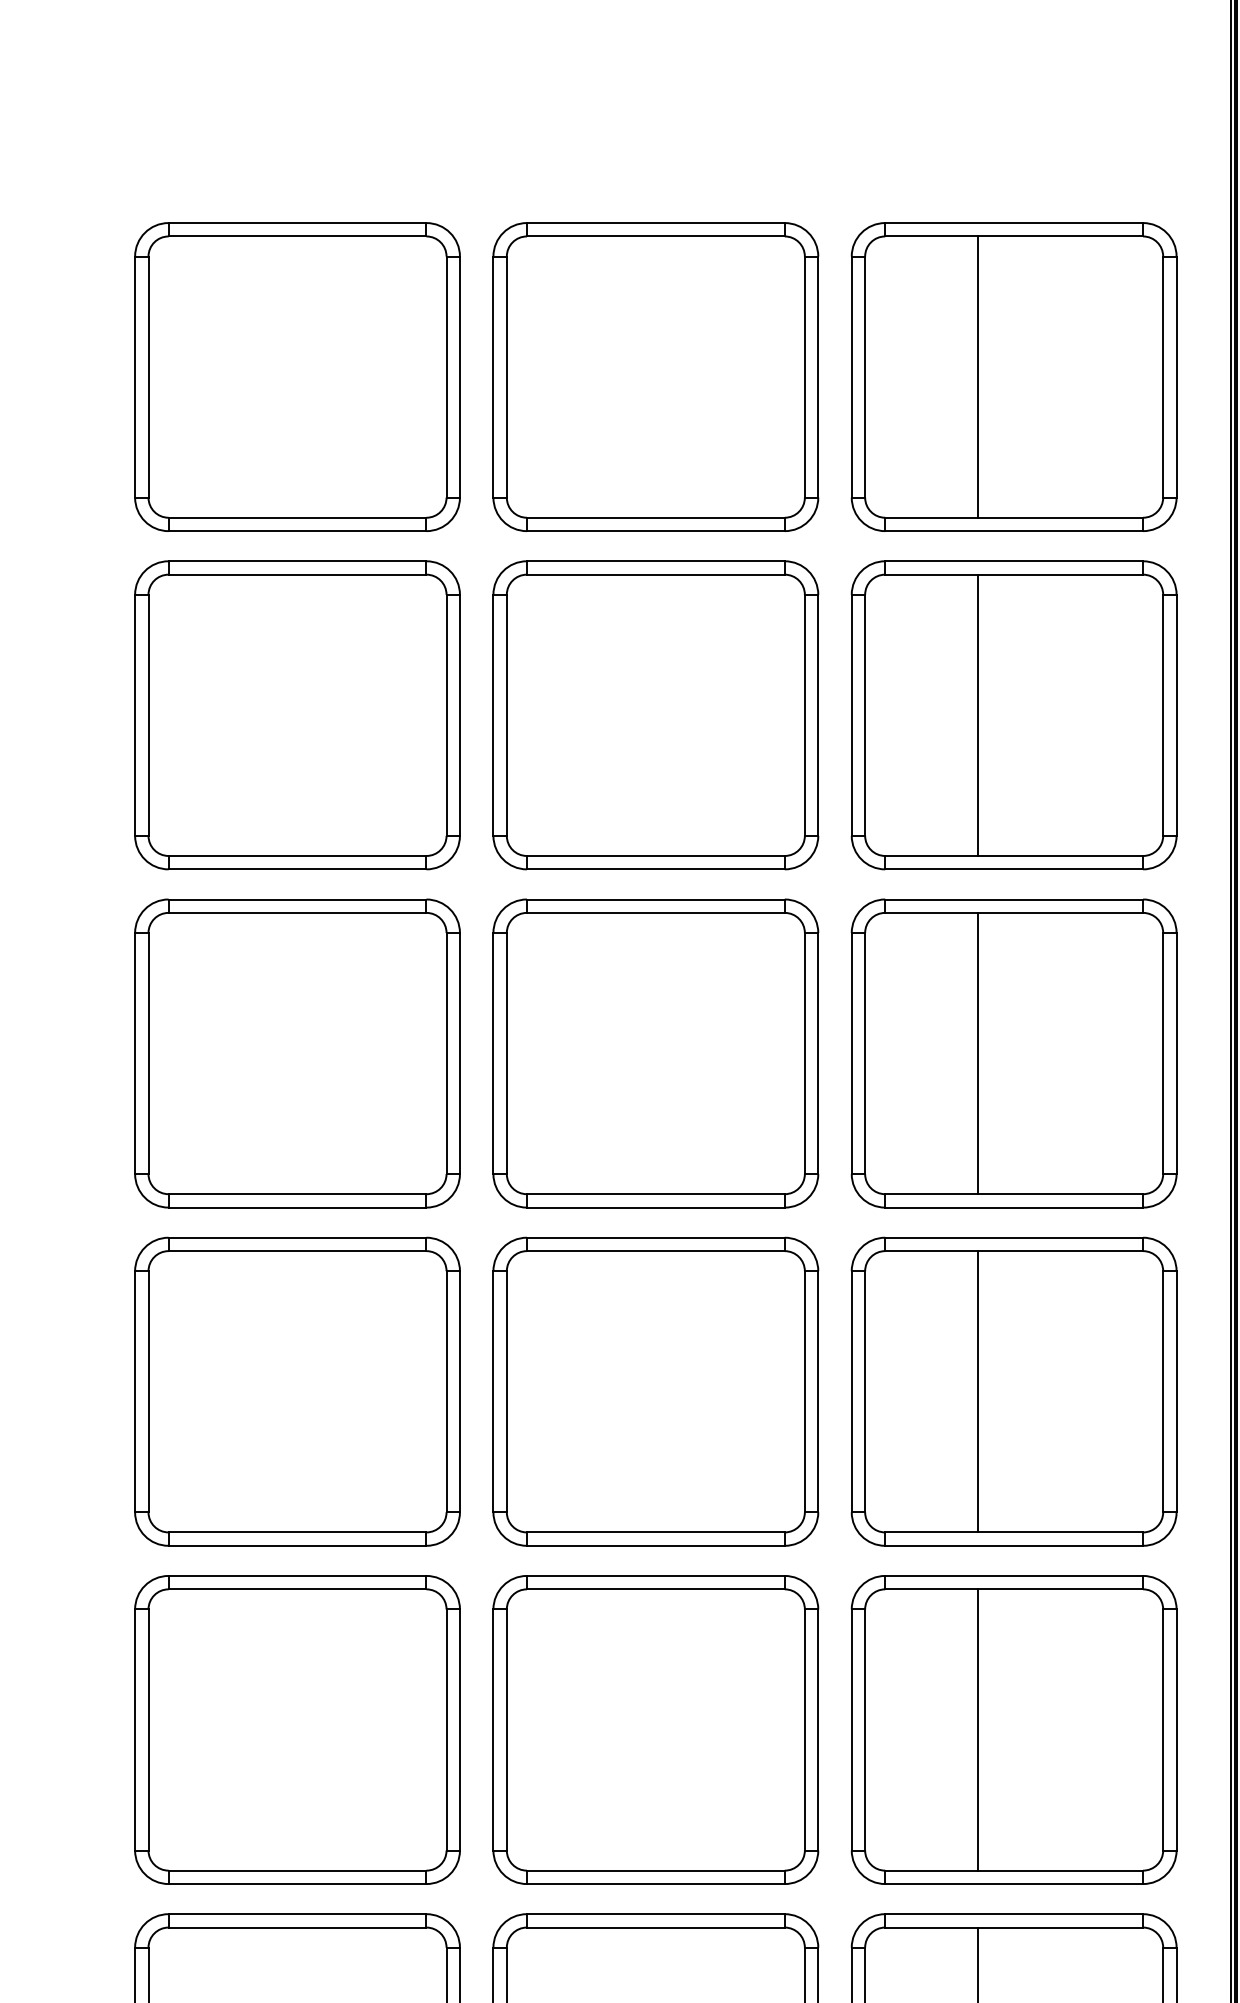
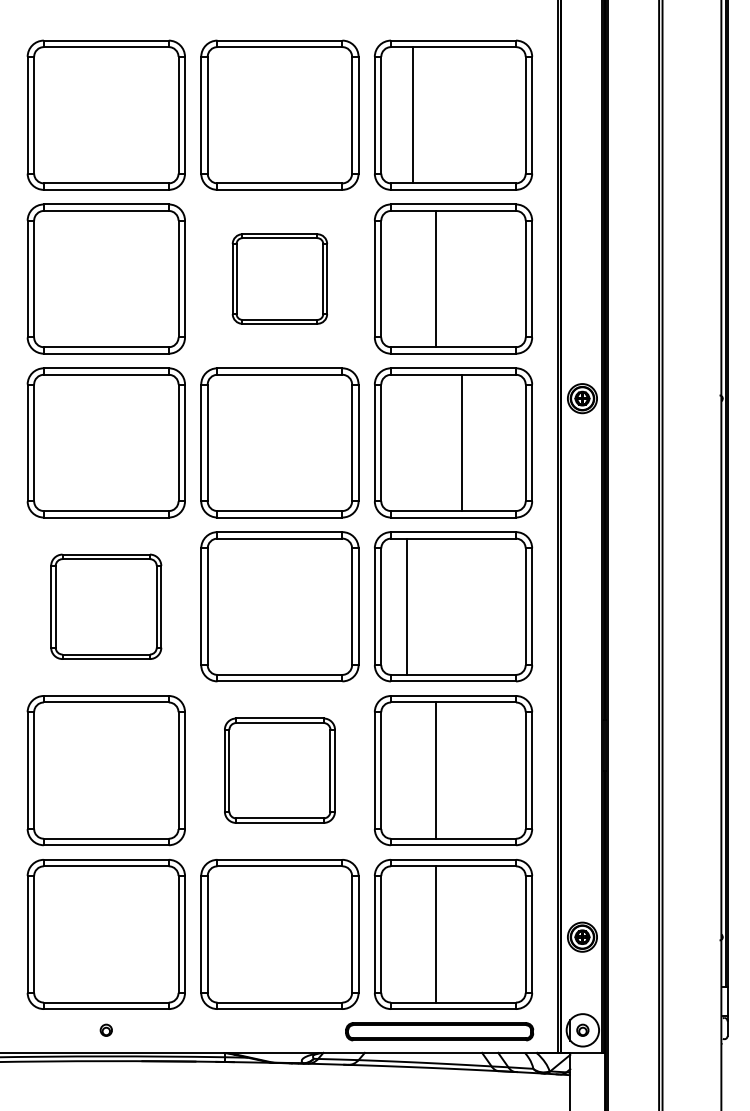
line: (977, 377) -> (412, 115), moved
part: (654, 714) -> (279, 278), size x0.6
line: (977, 1052) -> (461, 442), moved
part: (295, 1391) -> (105, 606), size x0.7
line: (977, 1391) -> (406, 606), moved
part: (654, 1729) -> (279, 770), size x0.7

